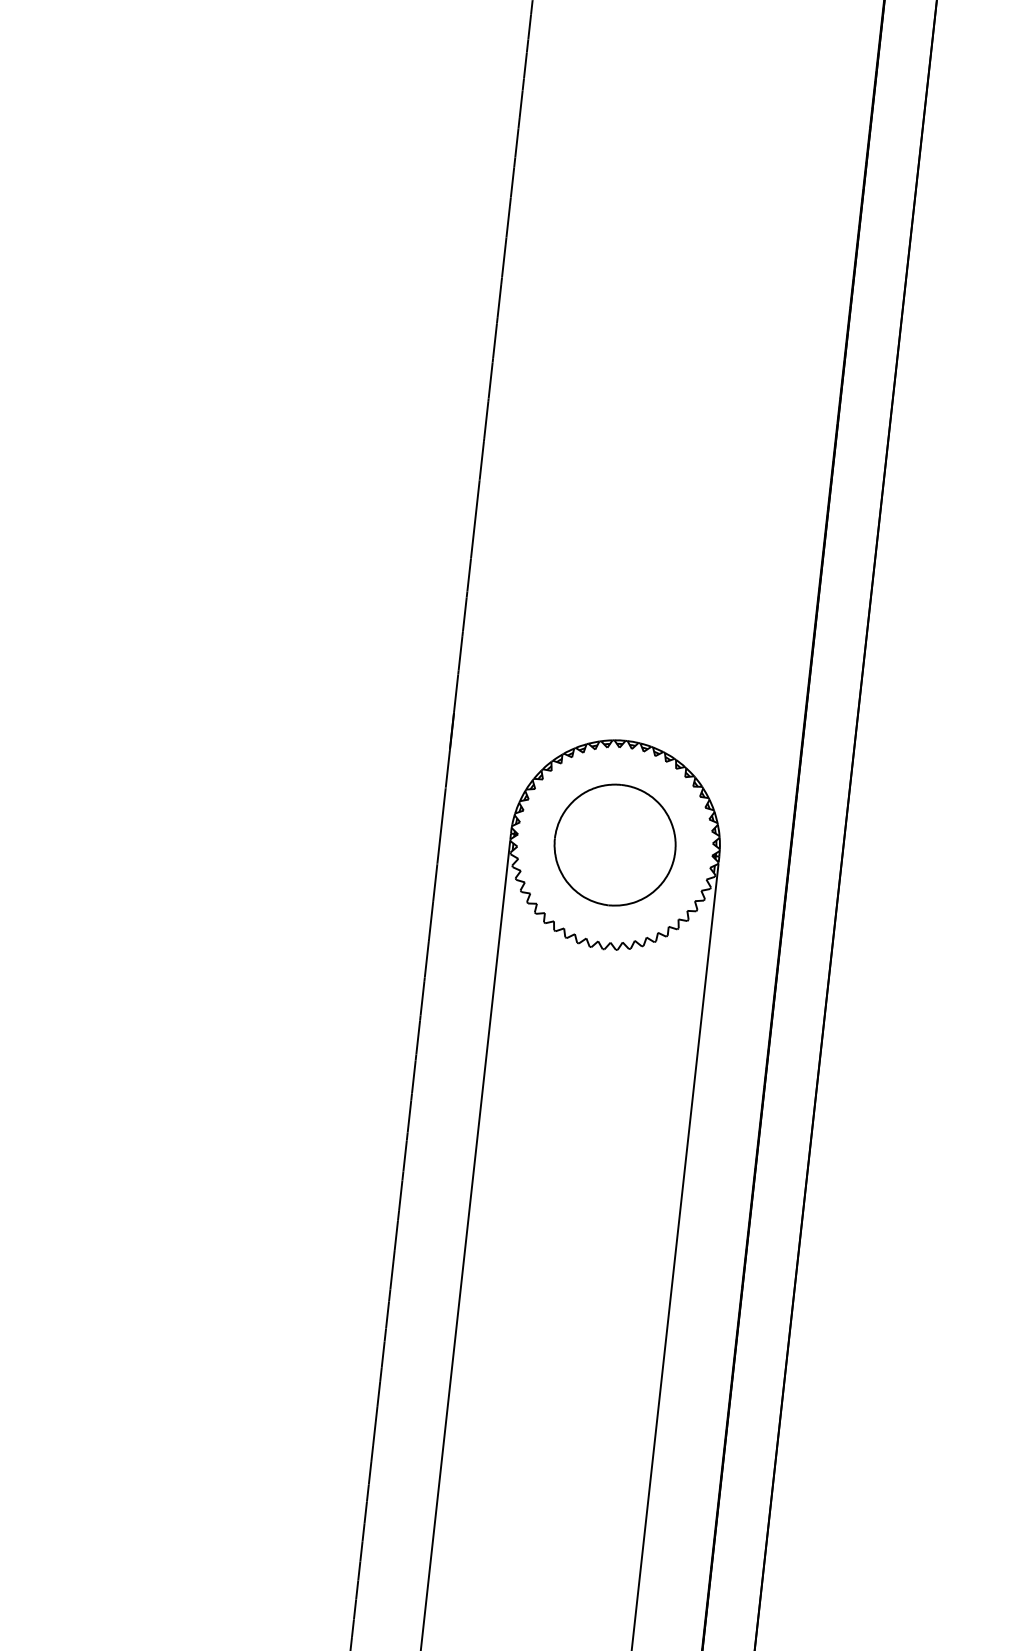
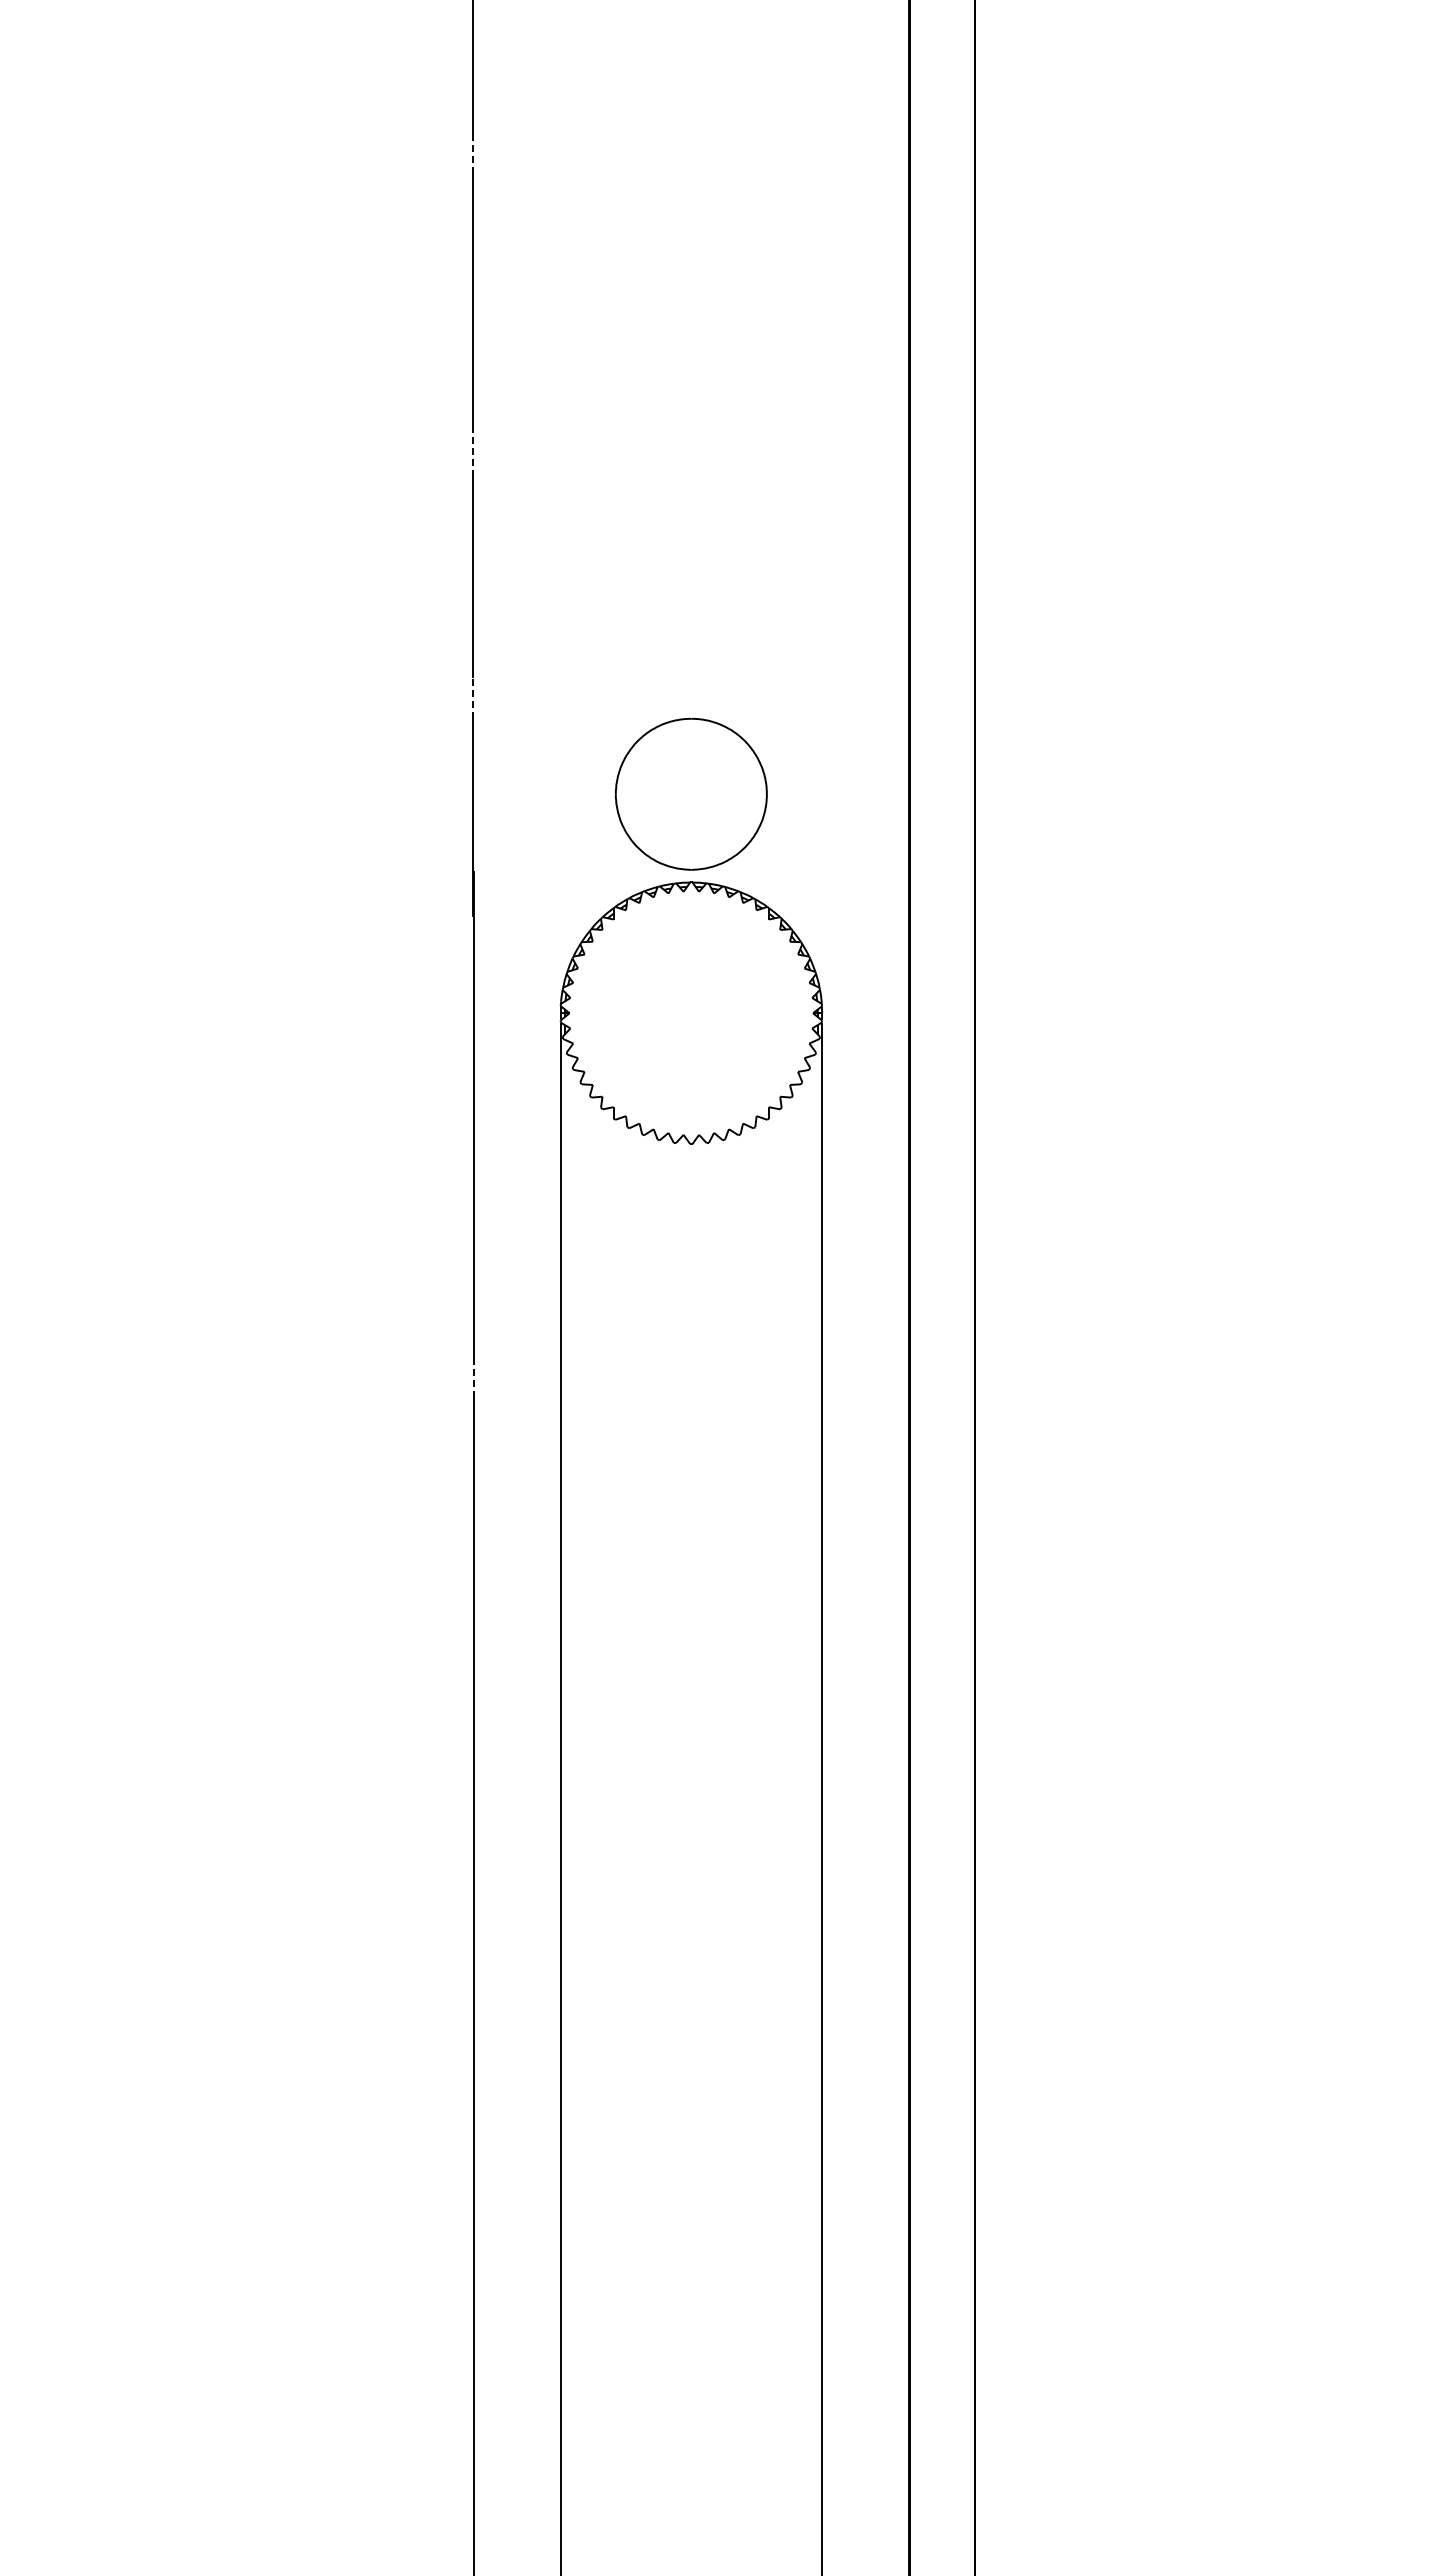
line: (516, 142) -> (473, 155), solid -> dashed
line: (490, 380) -> (473, 454), solid -> dashed
line: (469, 575) -> (473, 698), solid -> dashed
part: (614, 845) -> (690, 794), moved
line: (409, 1116) -> (473, 1377), solid -> dashed

